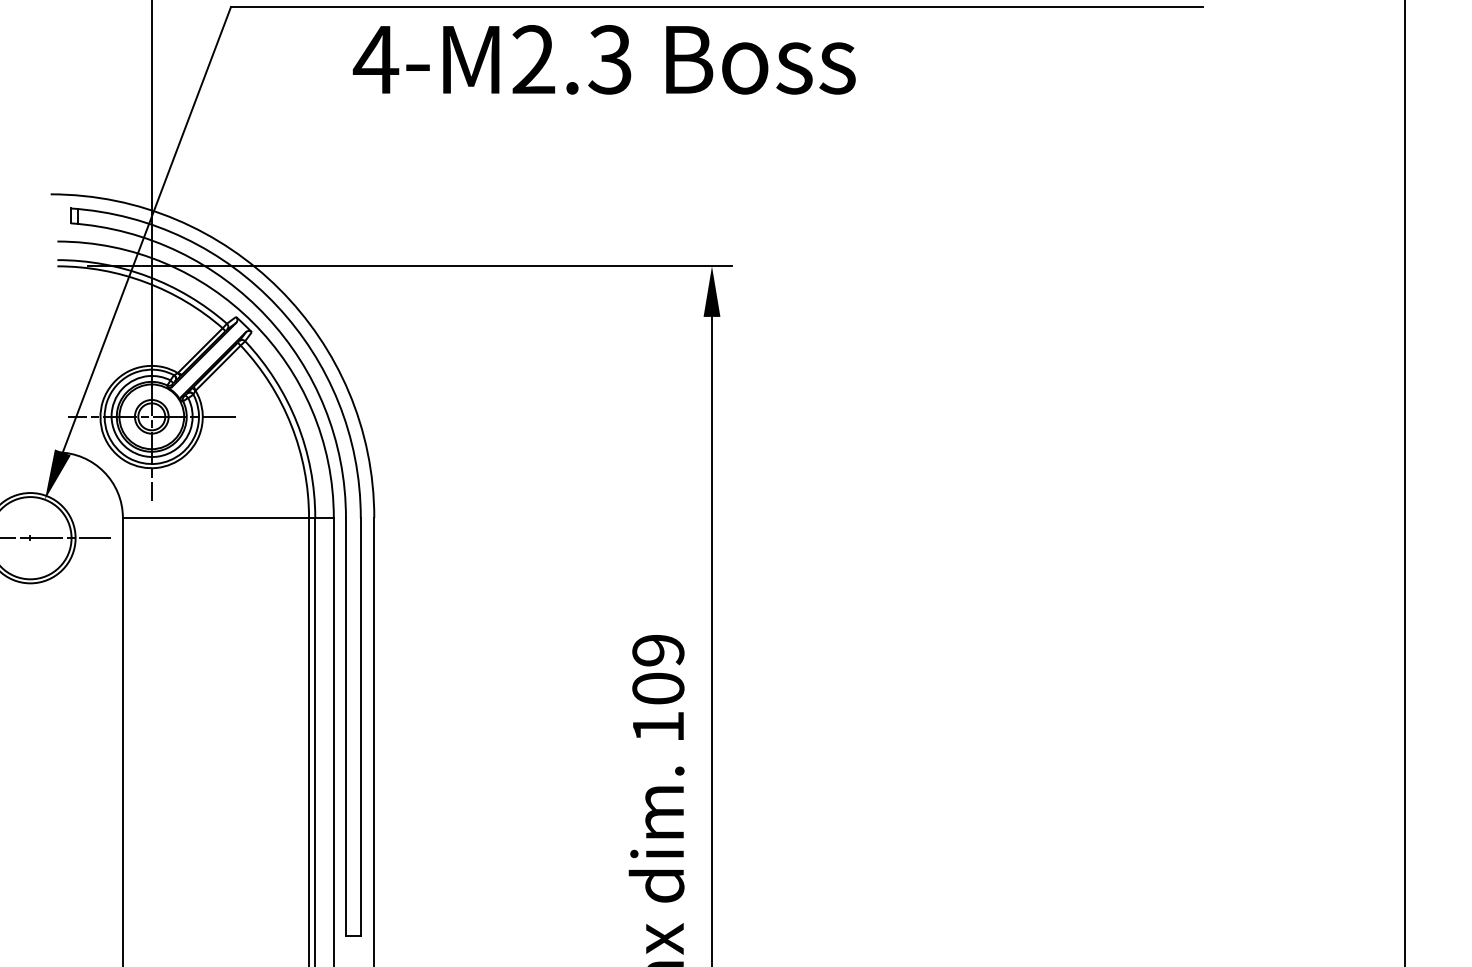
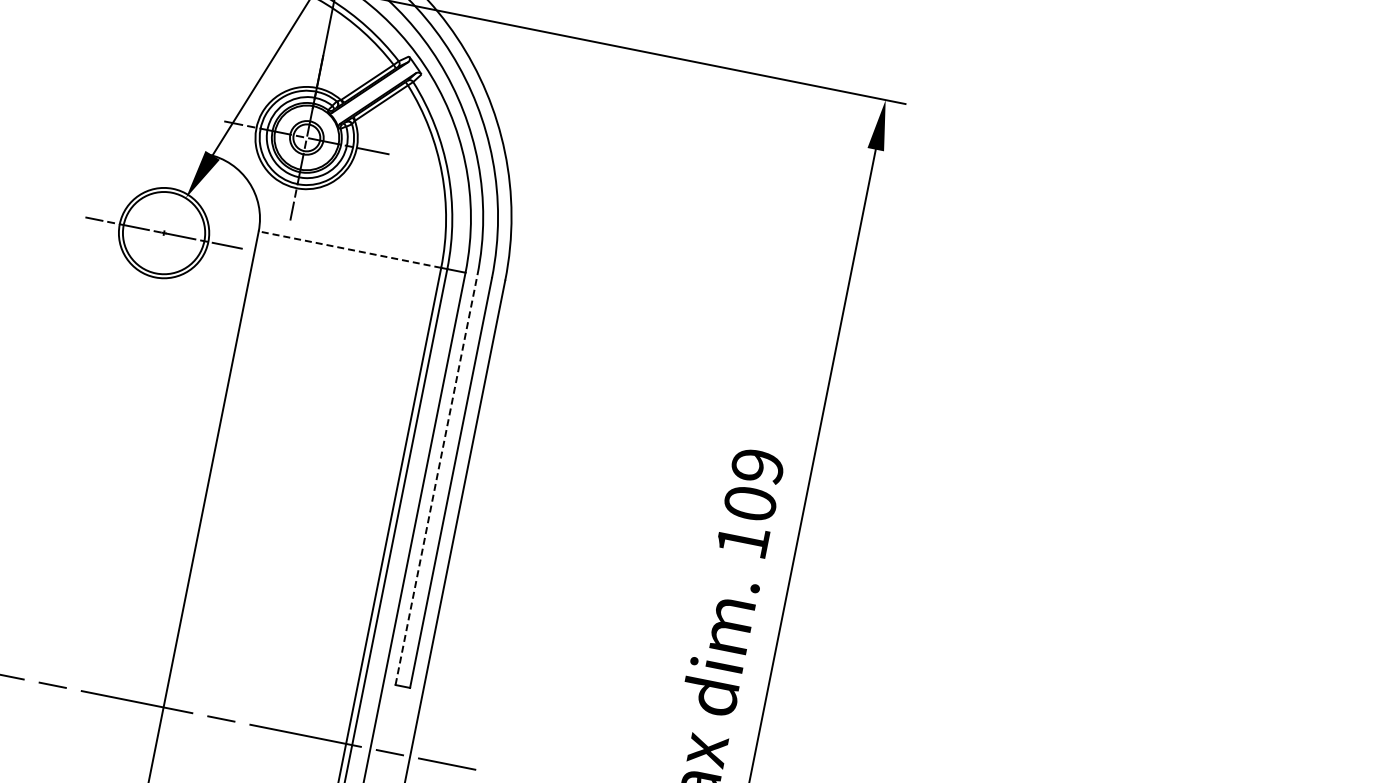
line: (215, 517) -> (349, 249), solid -> dashed
line: (345, 726) -> (436, 479), solid -> dashed

